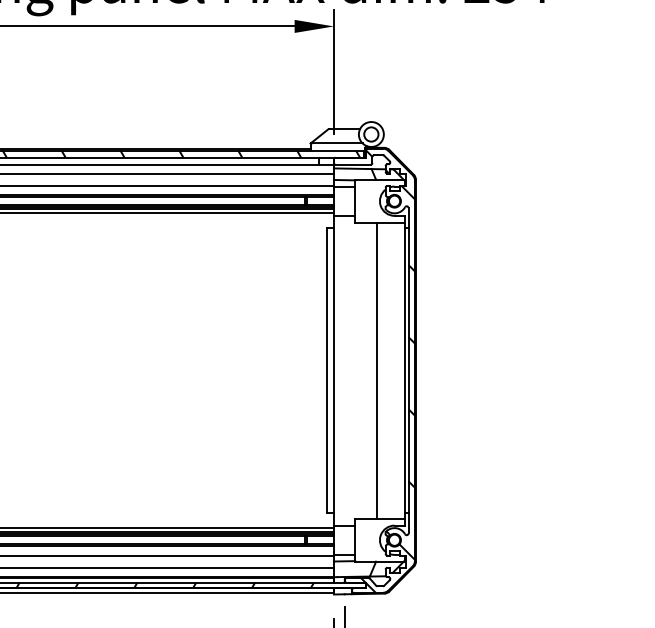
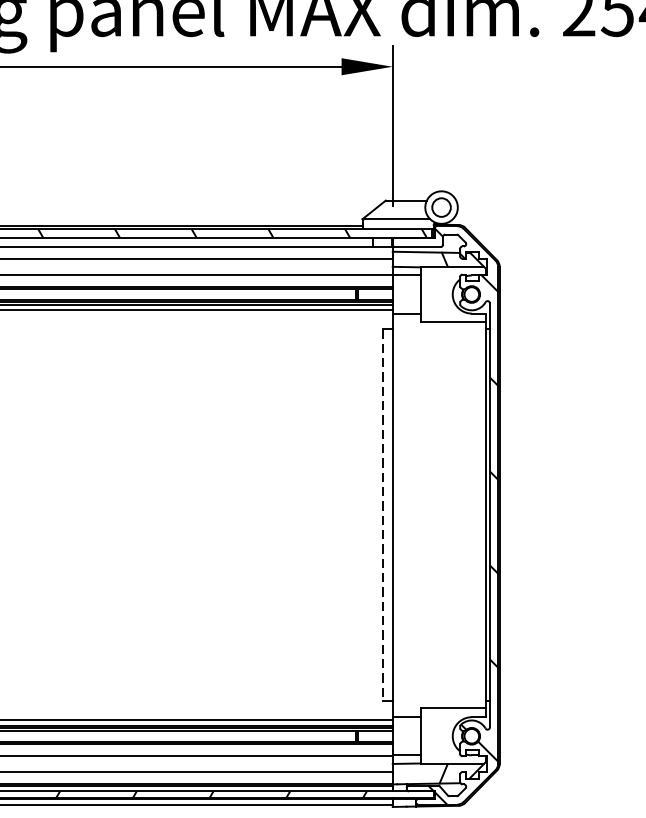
line: (326, 370) -> (383, 515), solid -> dashed
line: (376, 370) -> (448, 515), removed

